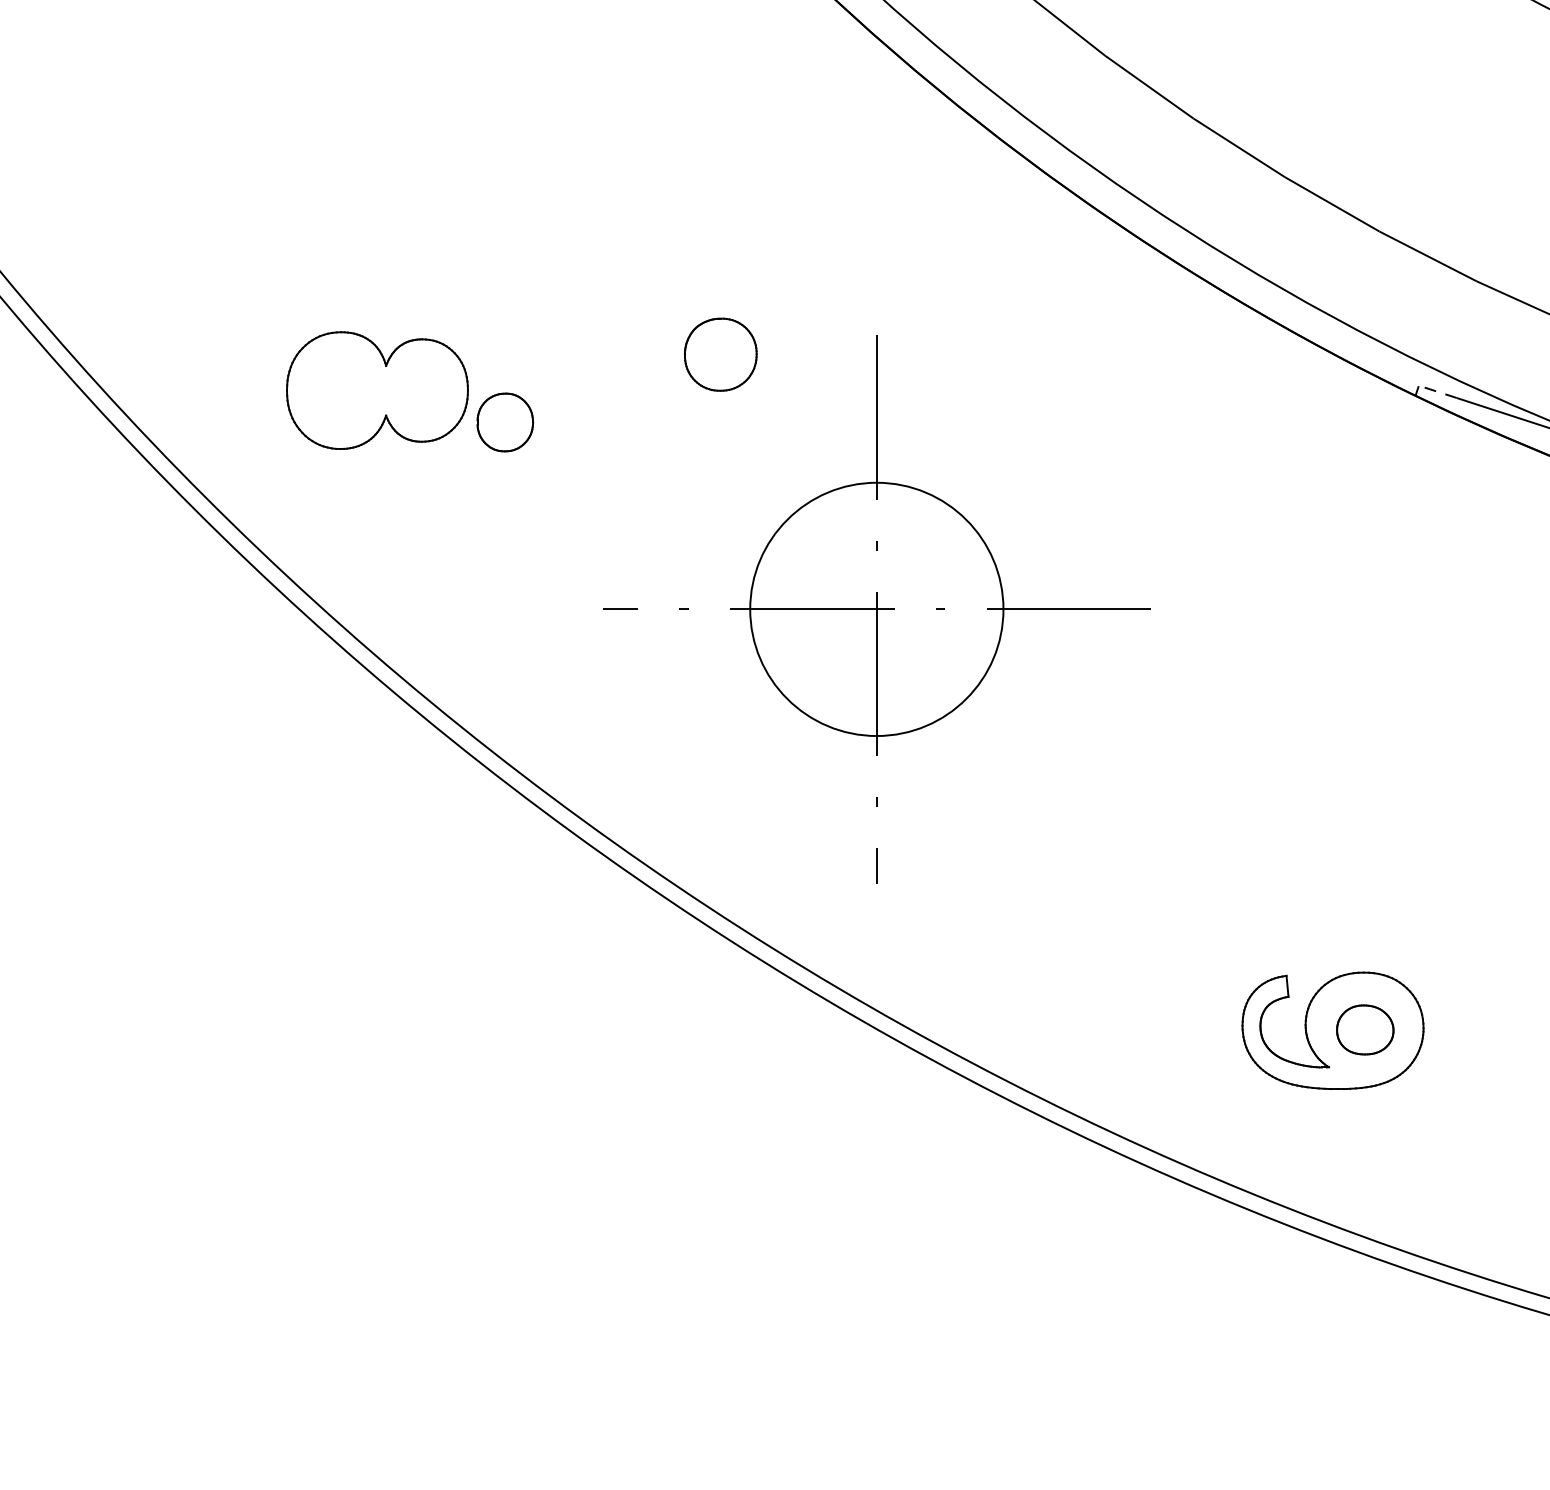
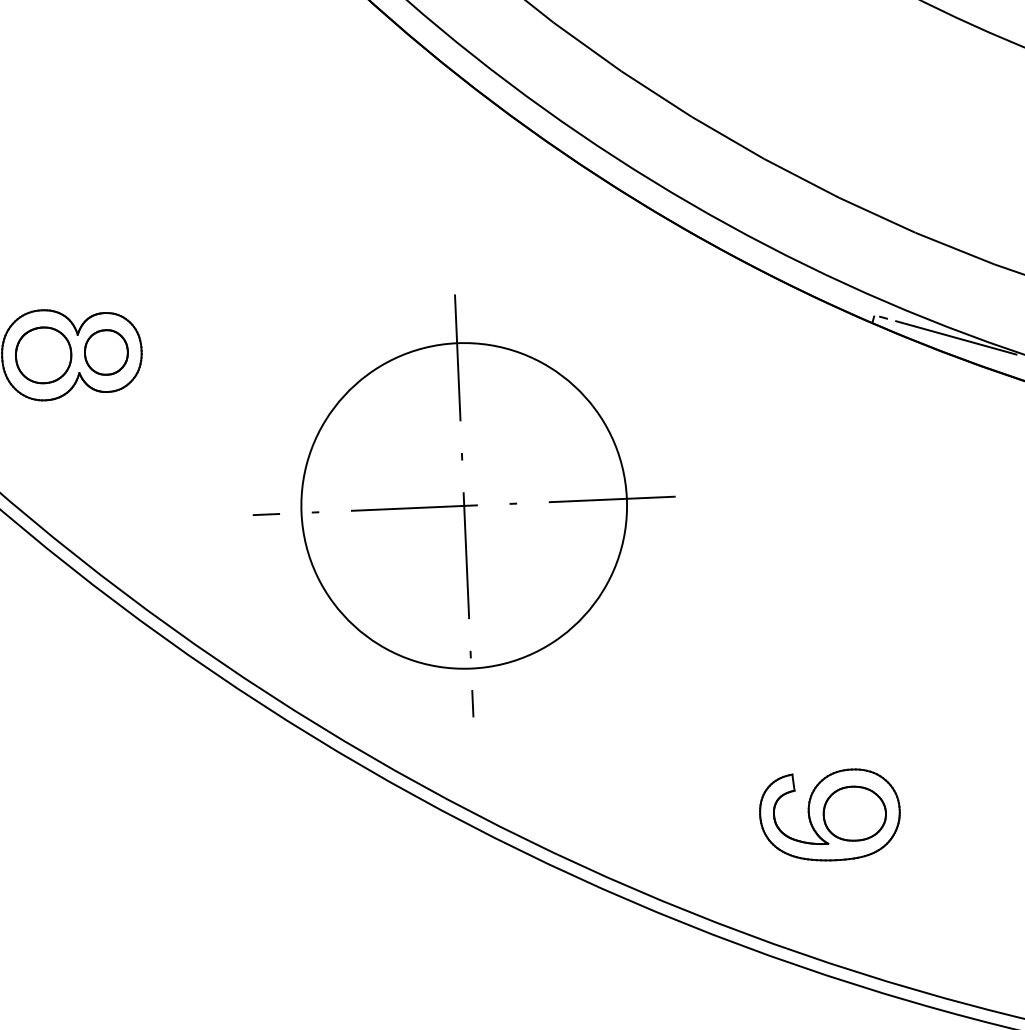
part: (720, 354) -> (43, 355), moved
part: (505, 422) -> (106, 352), moved
circle: (876, 609) -> (463, 506), size x1.67
part: (1365, 1029) -> (855, 813), size x1.43

